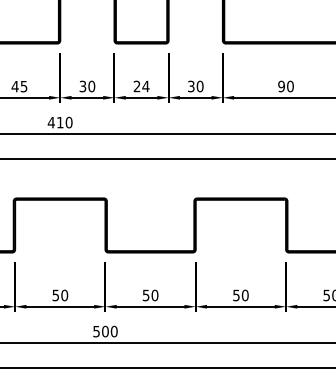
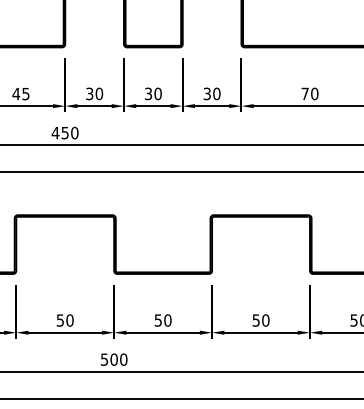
text: (141, 86) -> (153, 93), 24 -> 30
text: (280, 86) -> (304, 93), 90 -> 70
text: (59, 123) -> (64, 133), 410 -> 450

